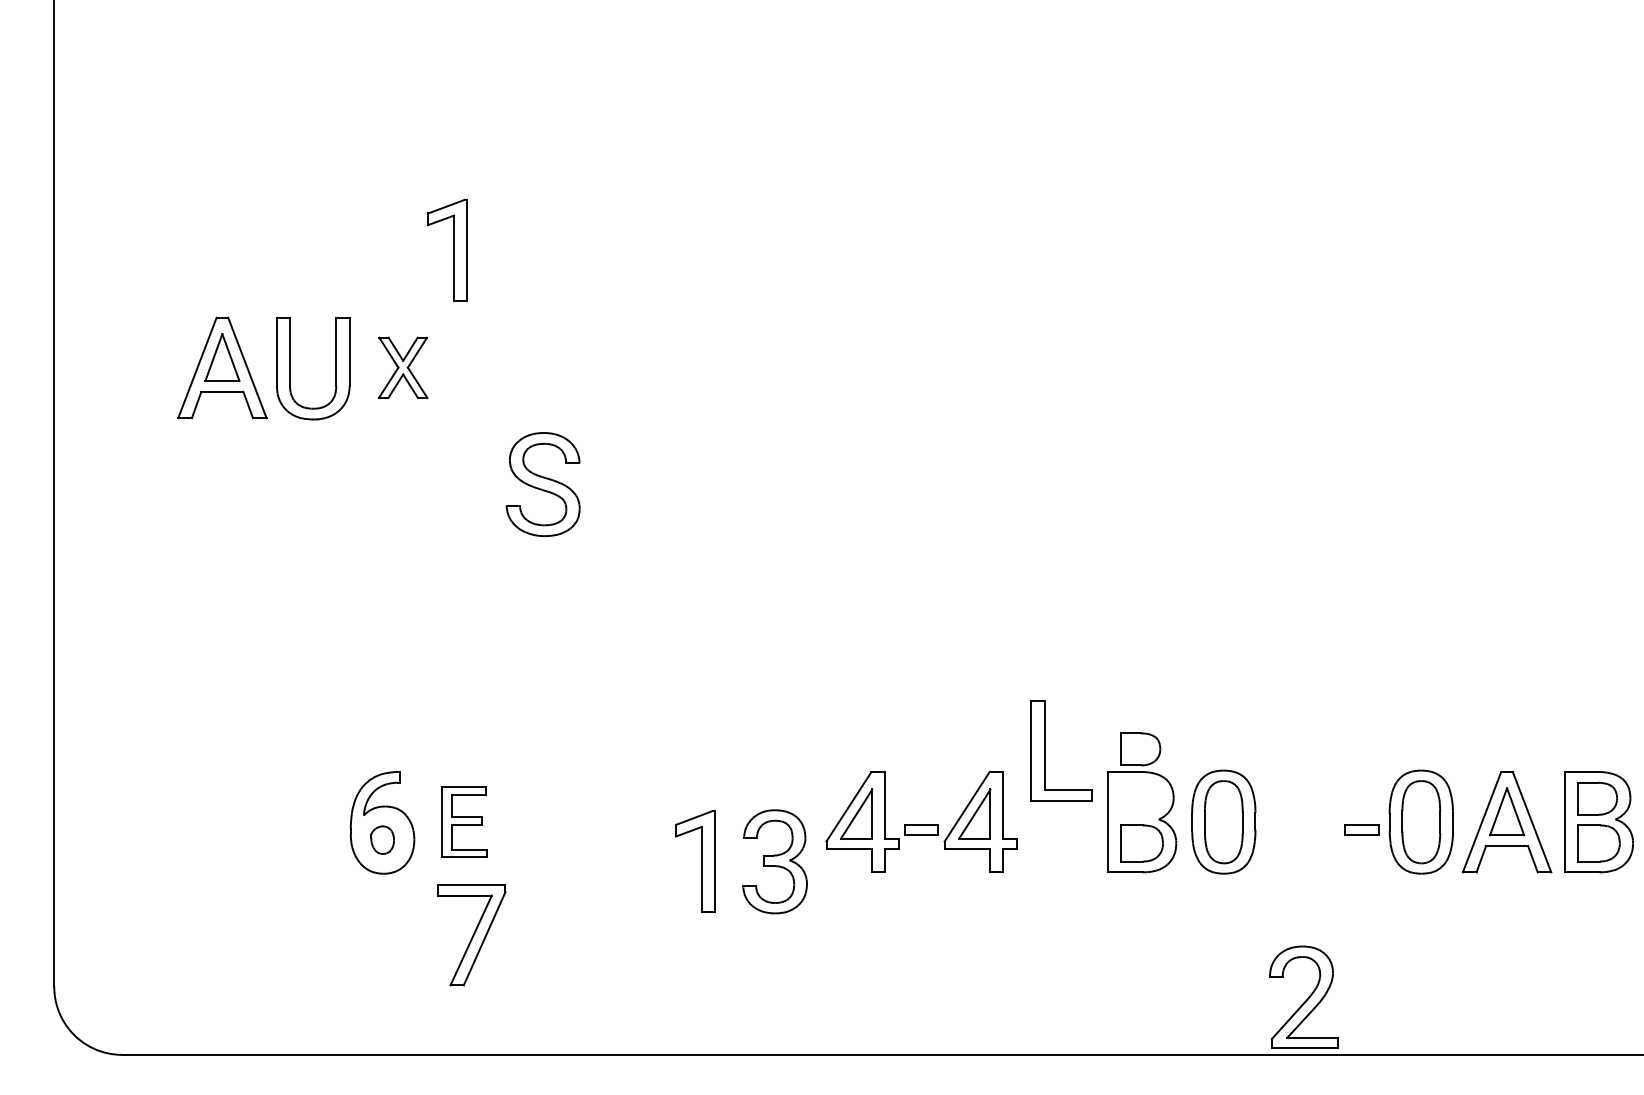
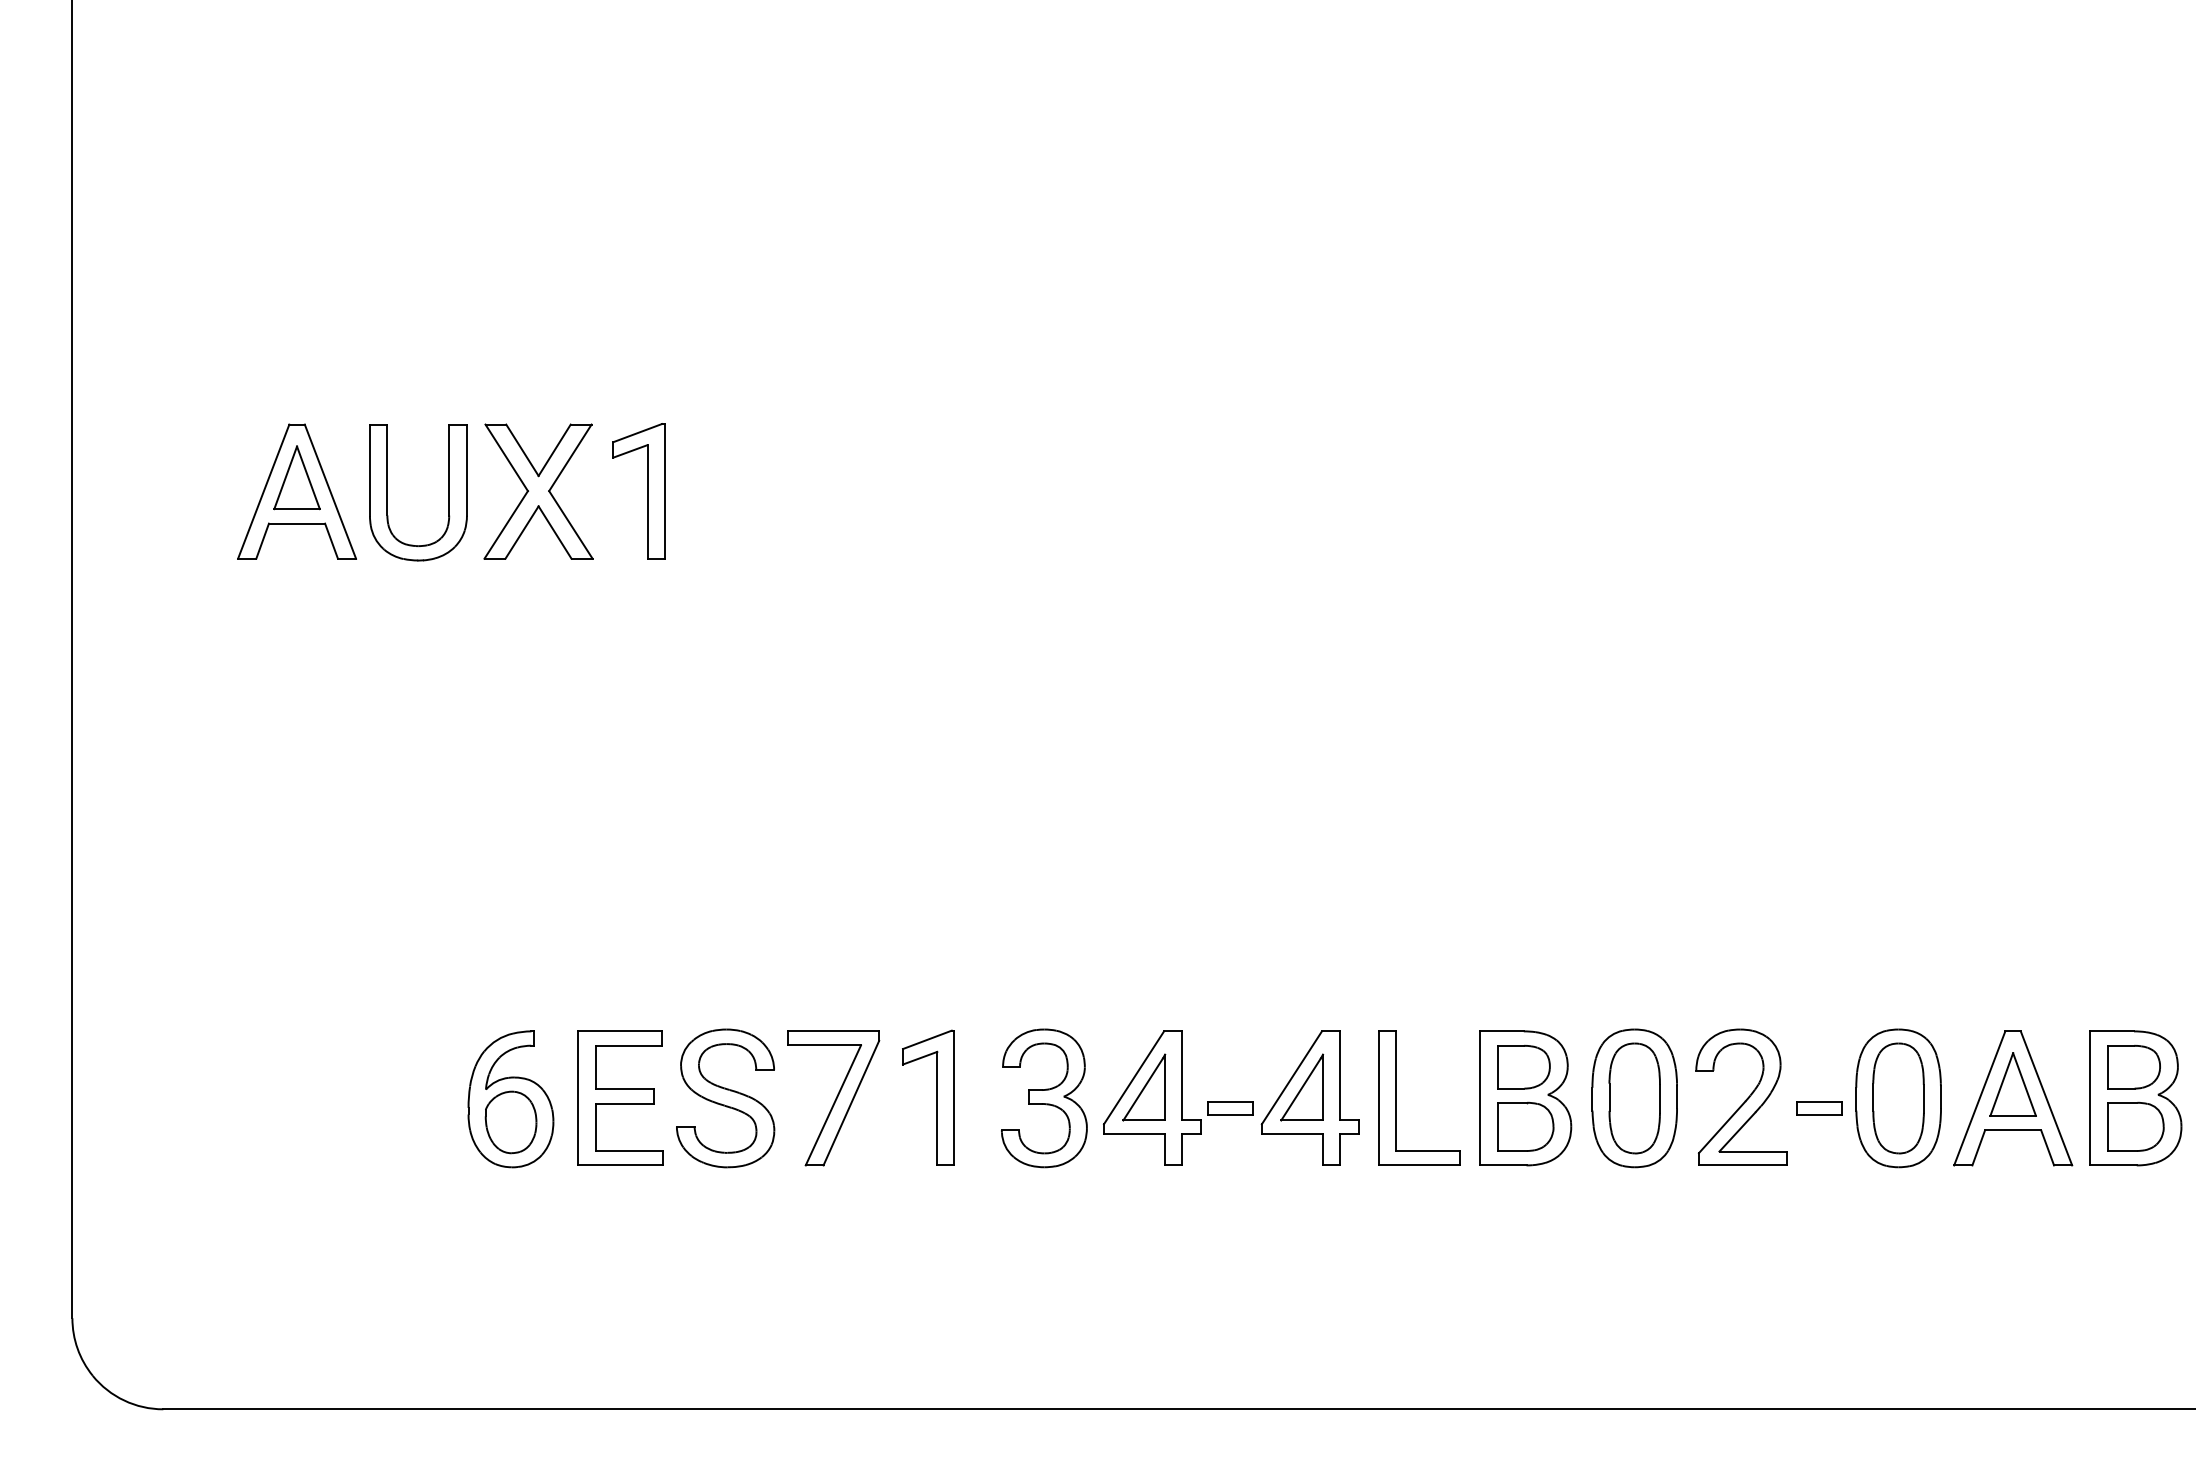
part: (454, 250) -> (647, 491), moved
part: (403, 367) -> (538, 491), size x1.67
part: (543, 484) -> (725, 1098), moved
part: (1140, 748) -> (1523, 1066), moved
part: (1044, 750) -> (1396, 1097), moved
part: (464, 821) -> (620, 1097), size x1.43
part: (382, 840) -> (510, 1122), size x1.67
part: (701, 861) -> (936, 1097), moved
part: (775, 861) -> (1044, 1098), moved
part: (471, 935) -> (833, 1098), moved
part: (1303, 996) -> (1741, 1096), moved

